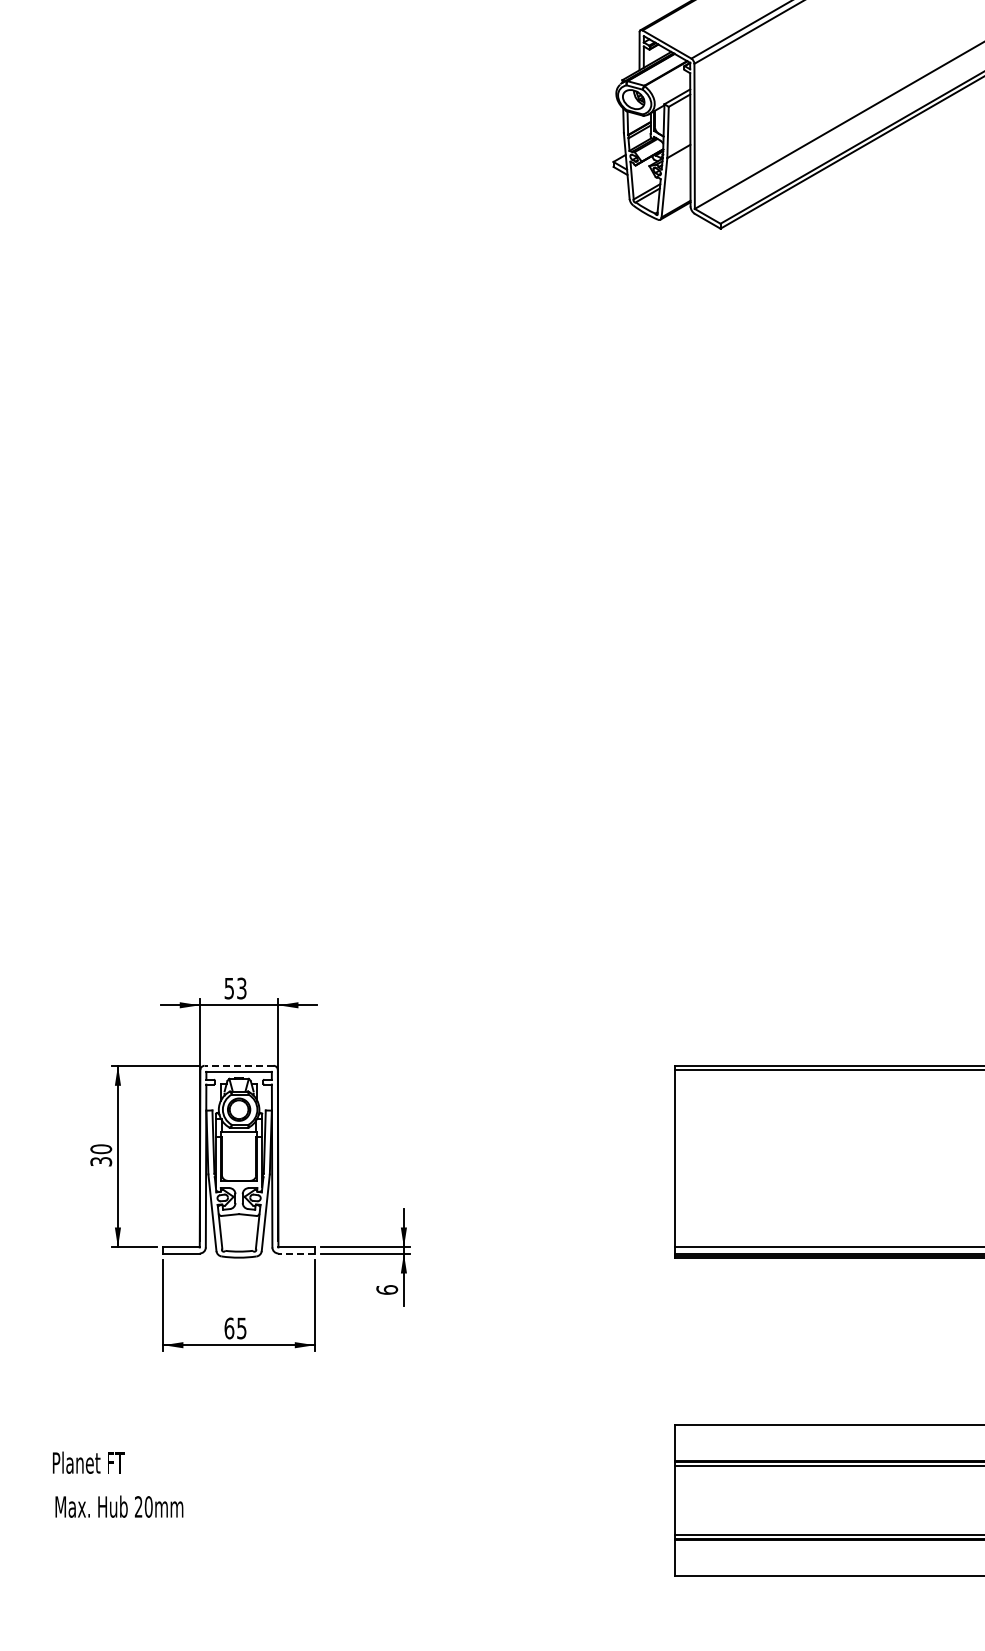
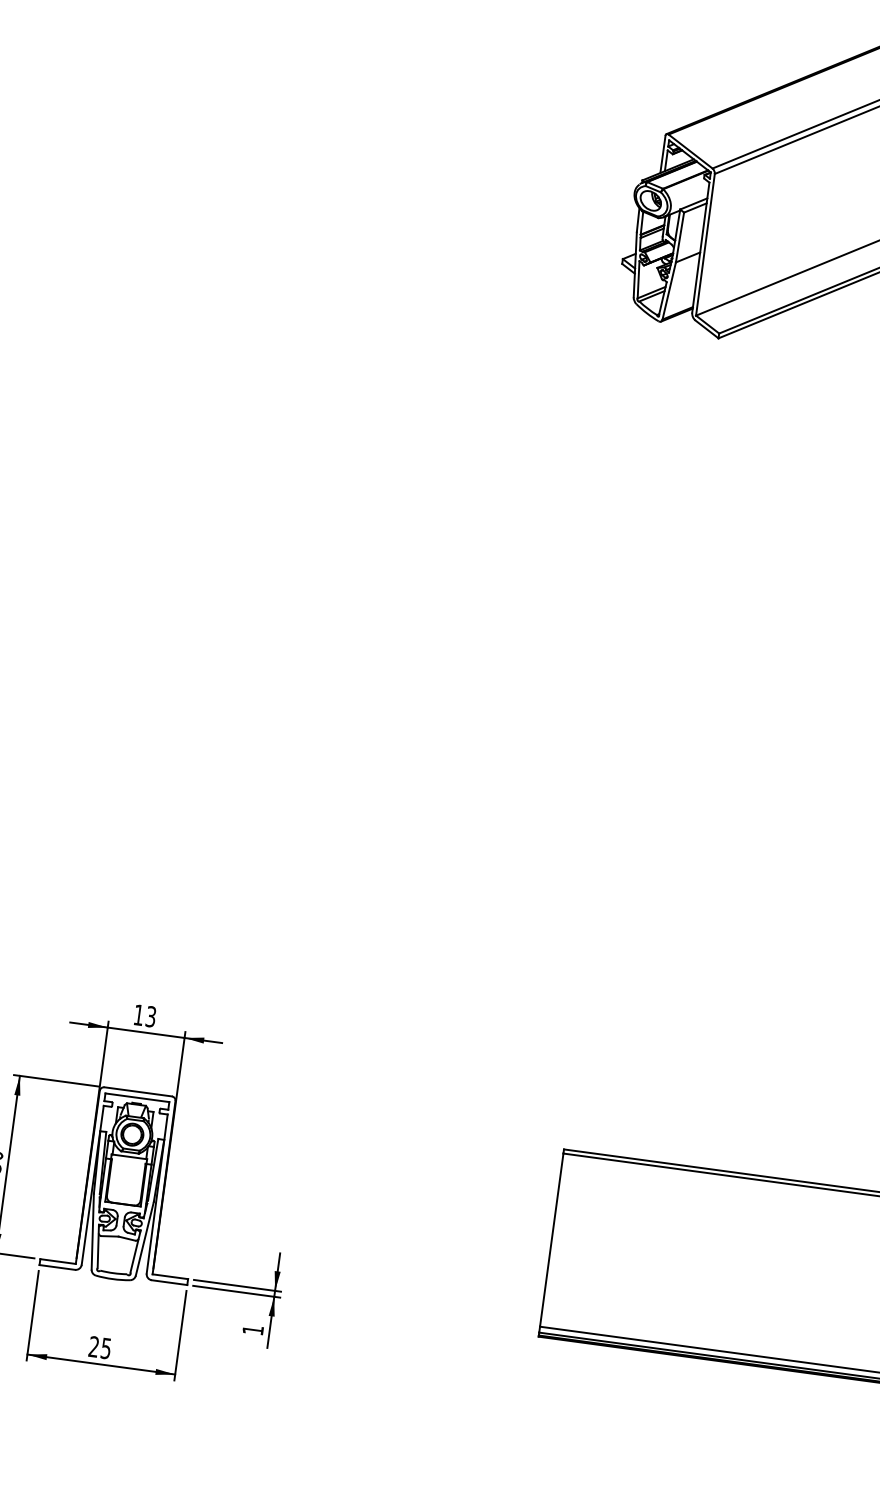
text: (228, 988) -> (138, 1014), 53 -> 13
line: (239, 1065) -> (138, 1091), dashed -> solid
line: (296, 1253) -> (169, 1282), dashed -> solid
text: (387, 1289) -> (253, 1329), 6 -> 1
text: (229, 1328) -> (94, 1346), 65 -> 25

